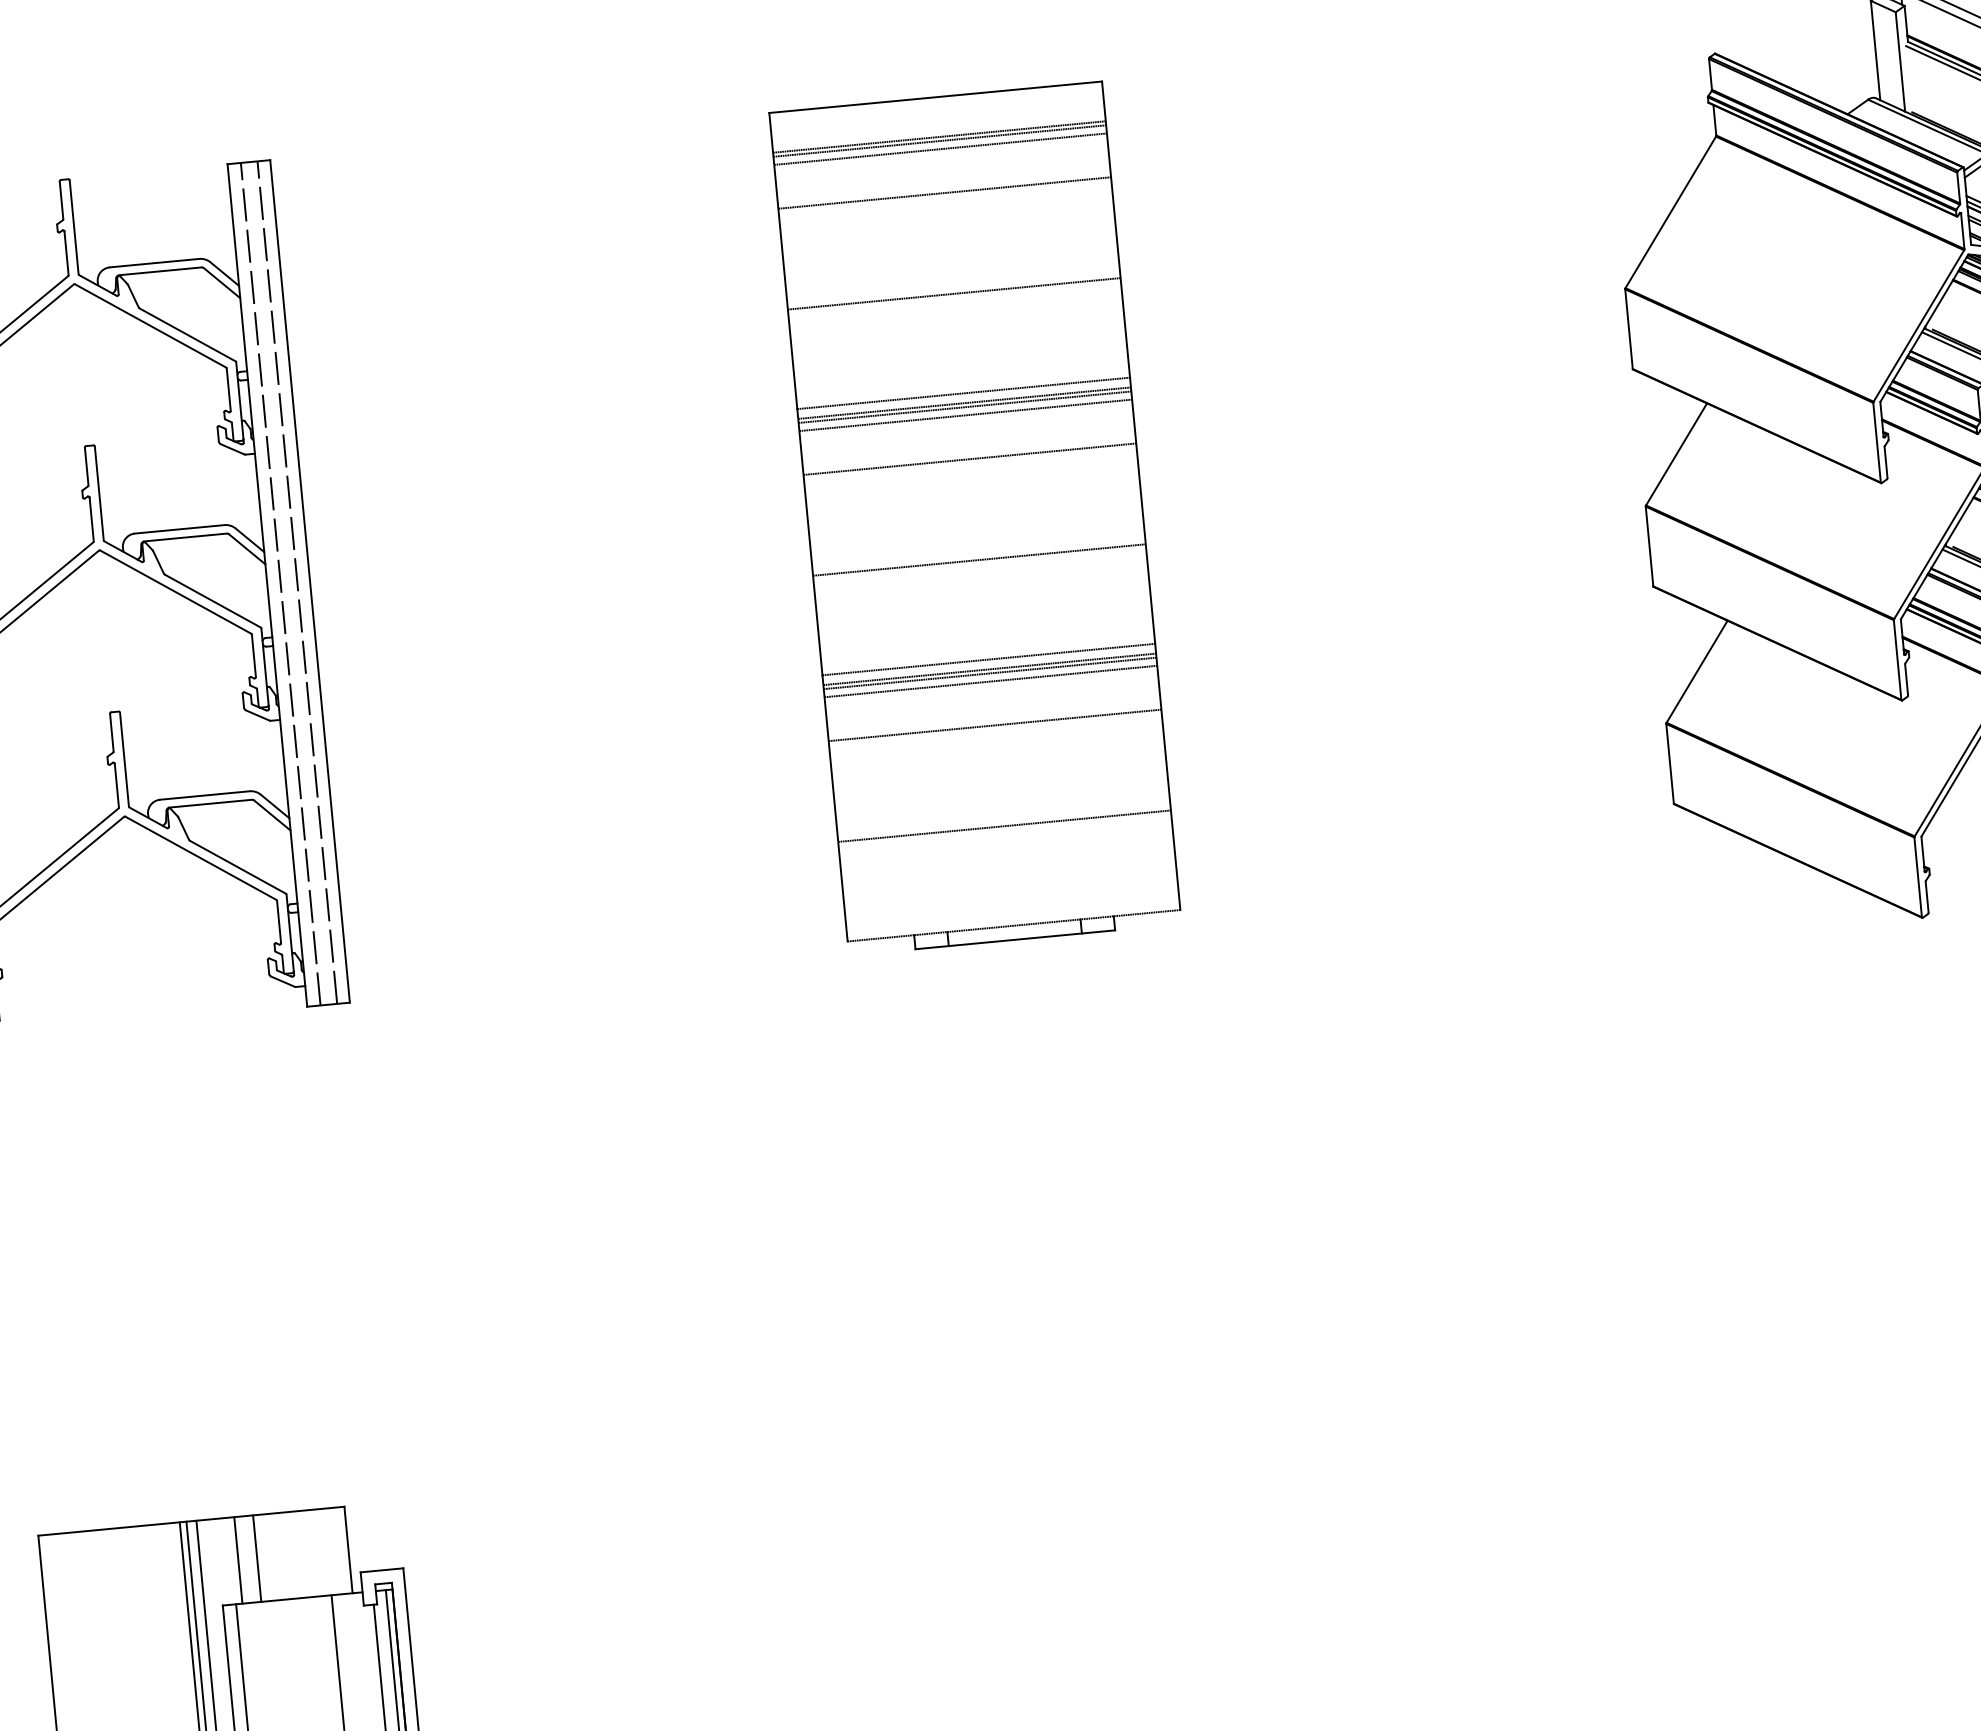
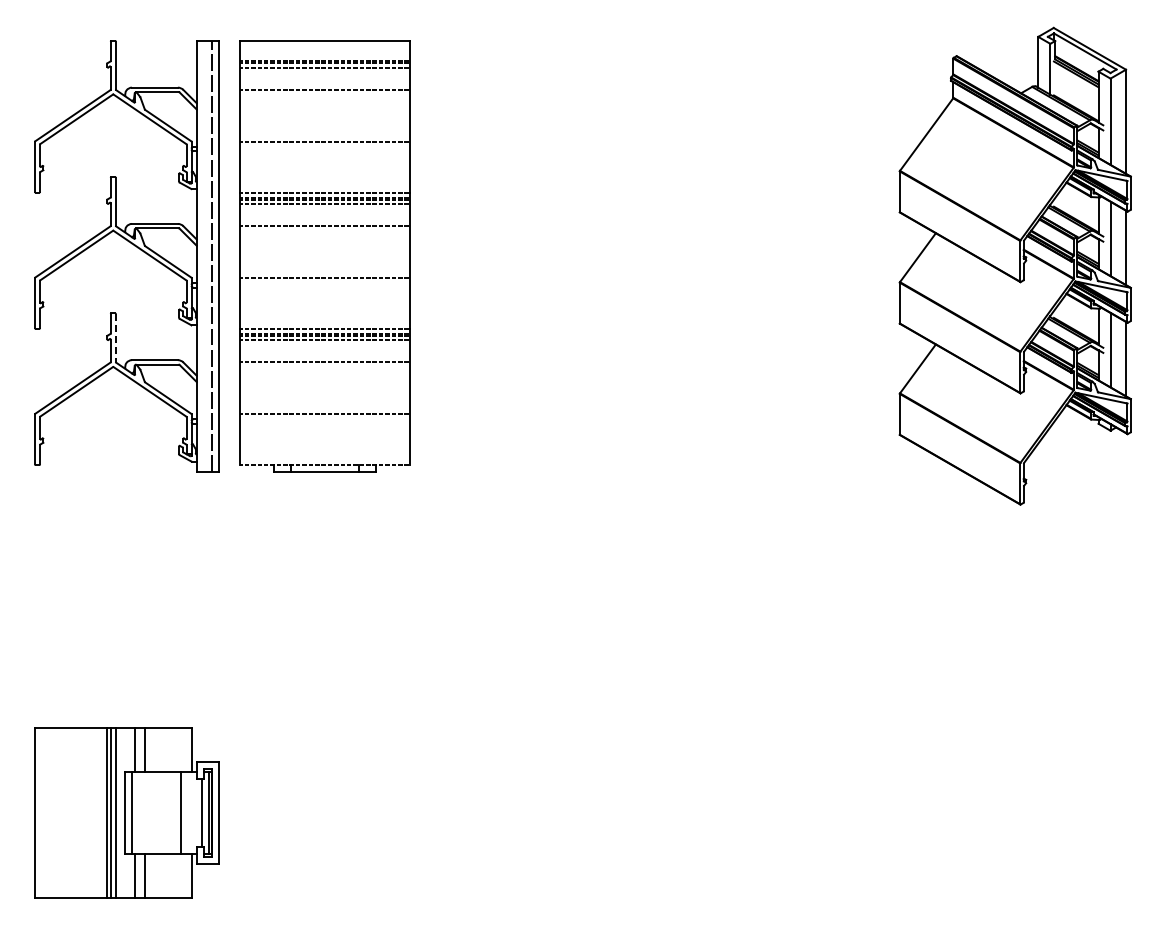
part: (977, 559) -> (324, 277), moved
line: (280, 584) -> (203, 256), removed
line: (123, 760) -> (115, 338), solid -> dashed

